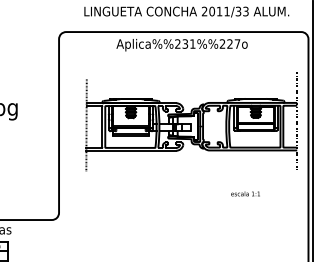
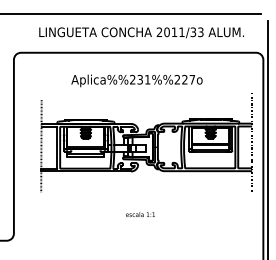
text: (181, 45) -> (136, 81), moved
text: (245, 193) -> (140, 214), moved

